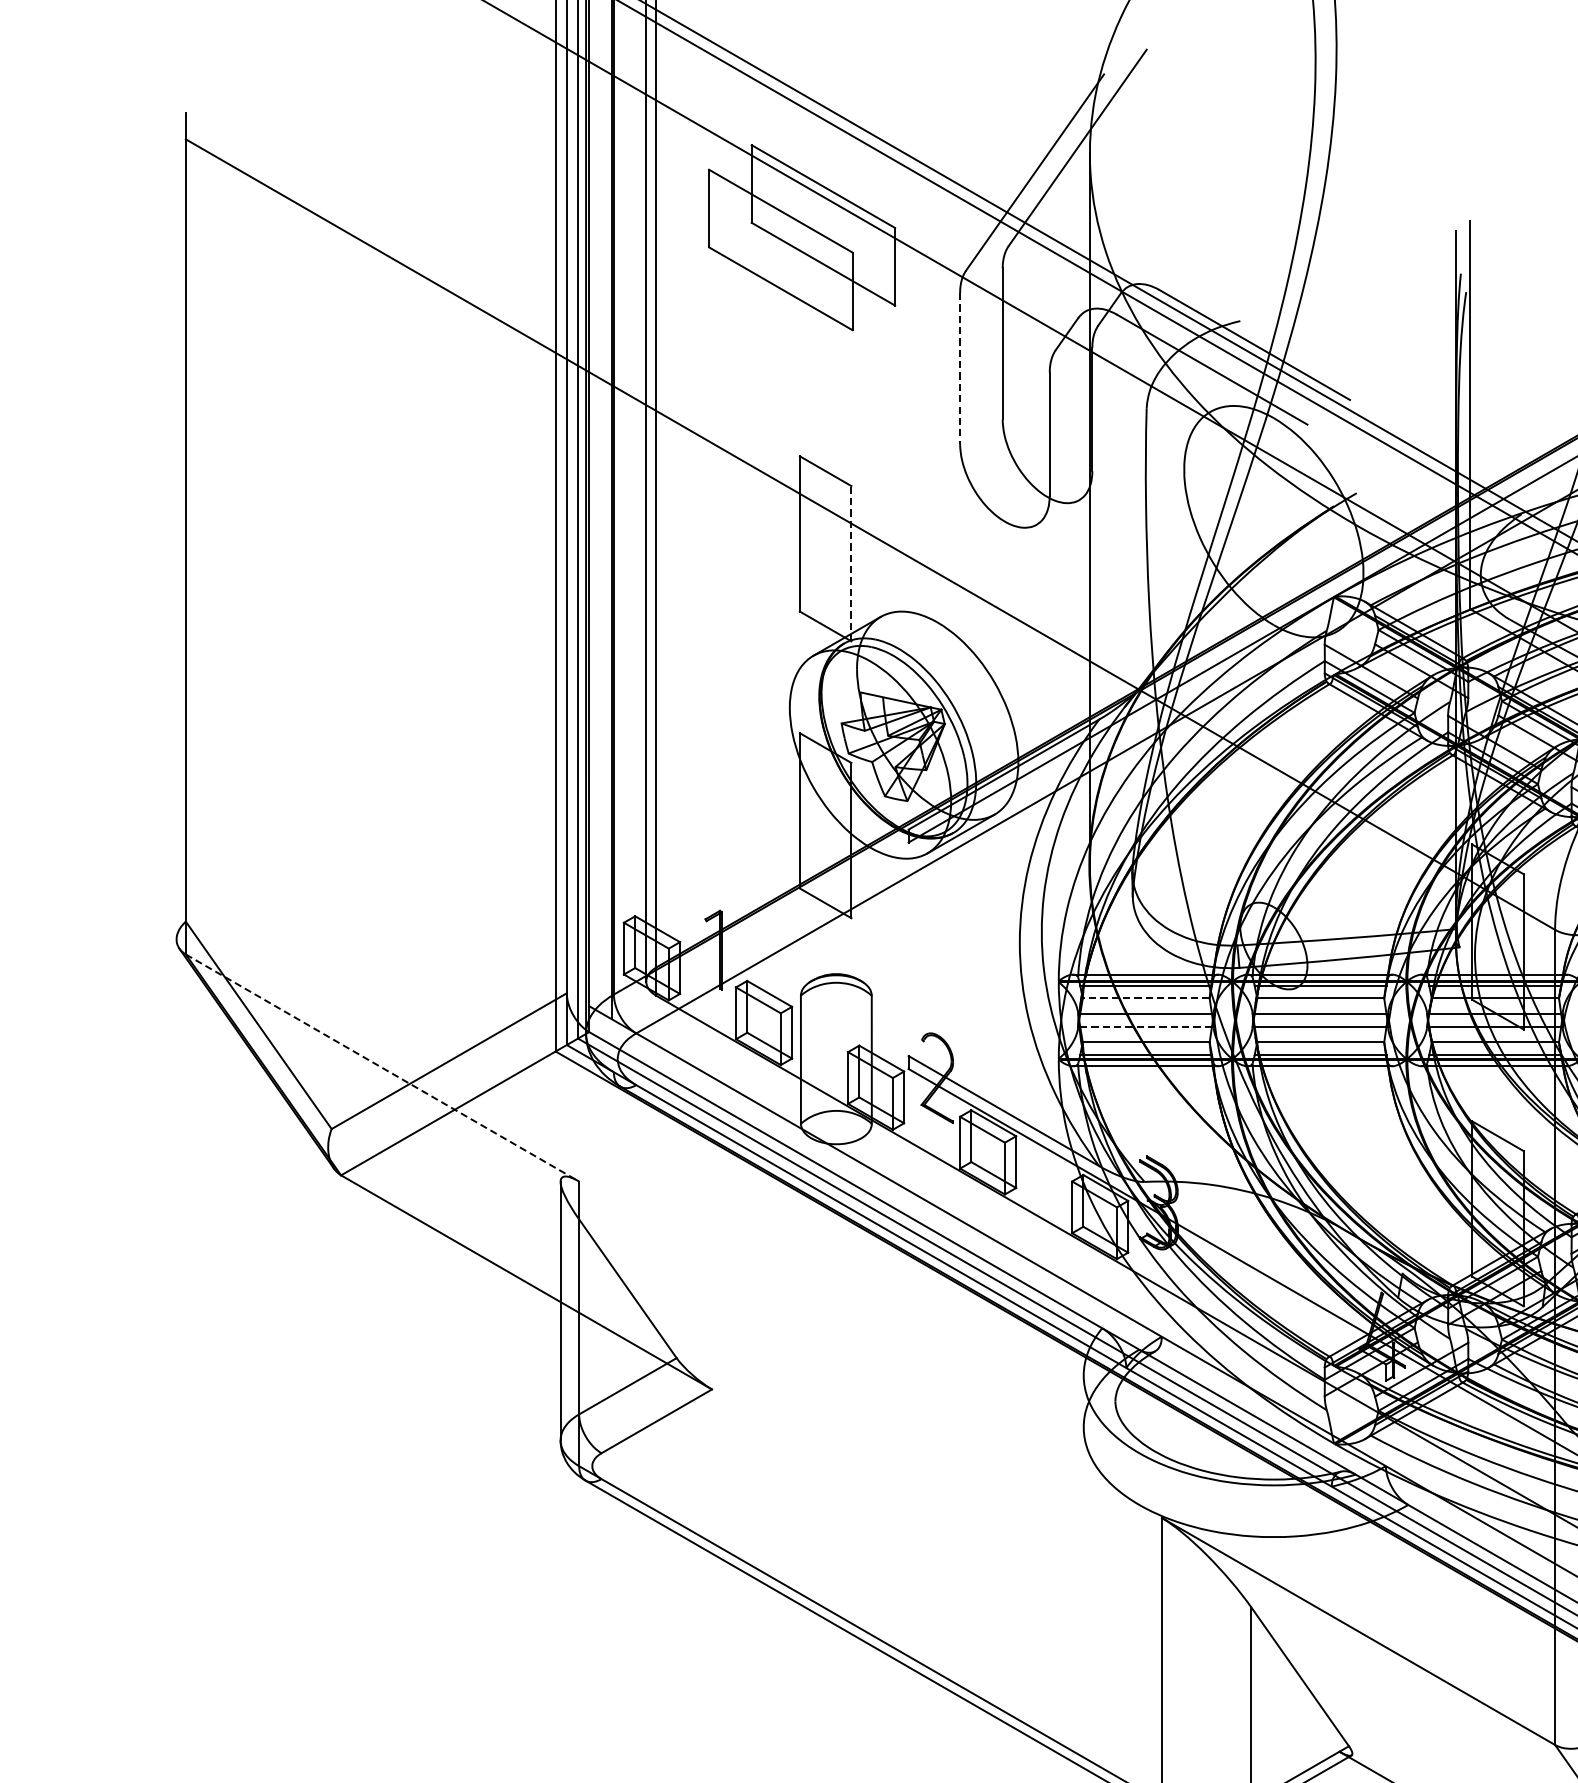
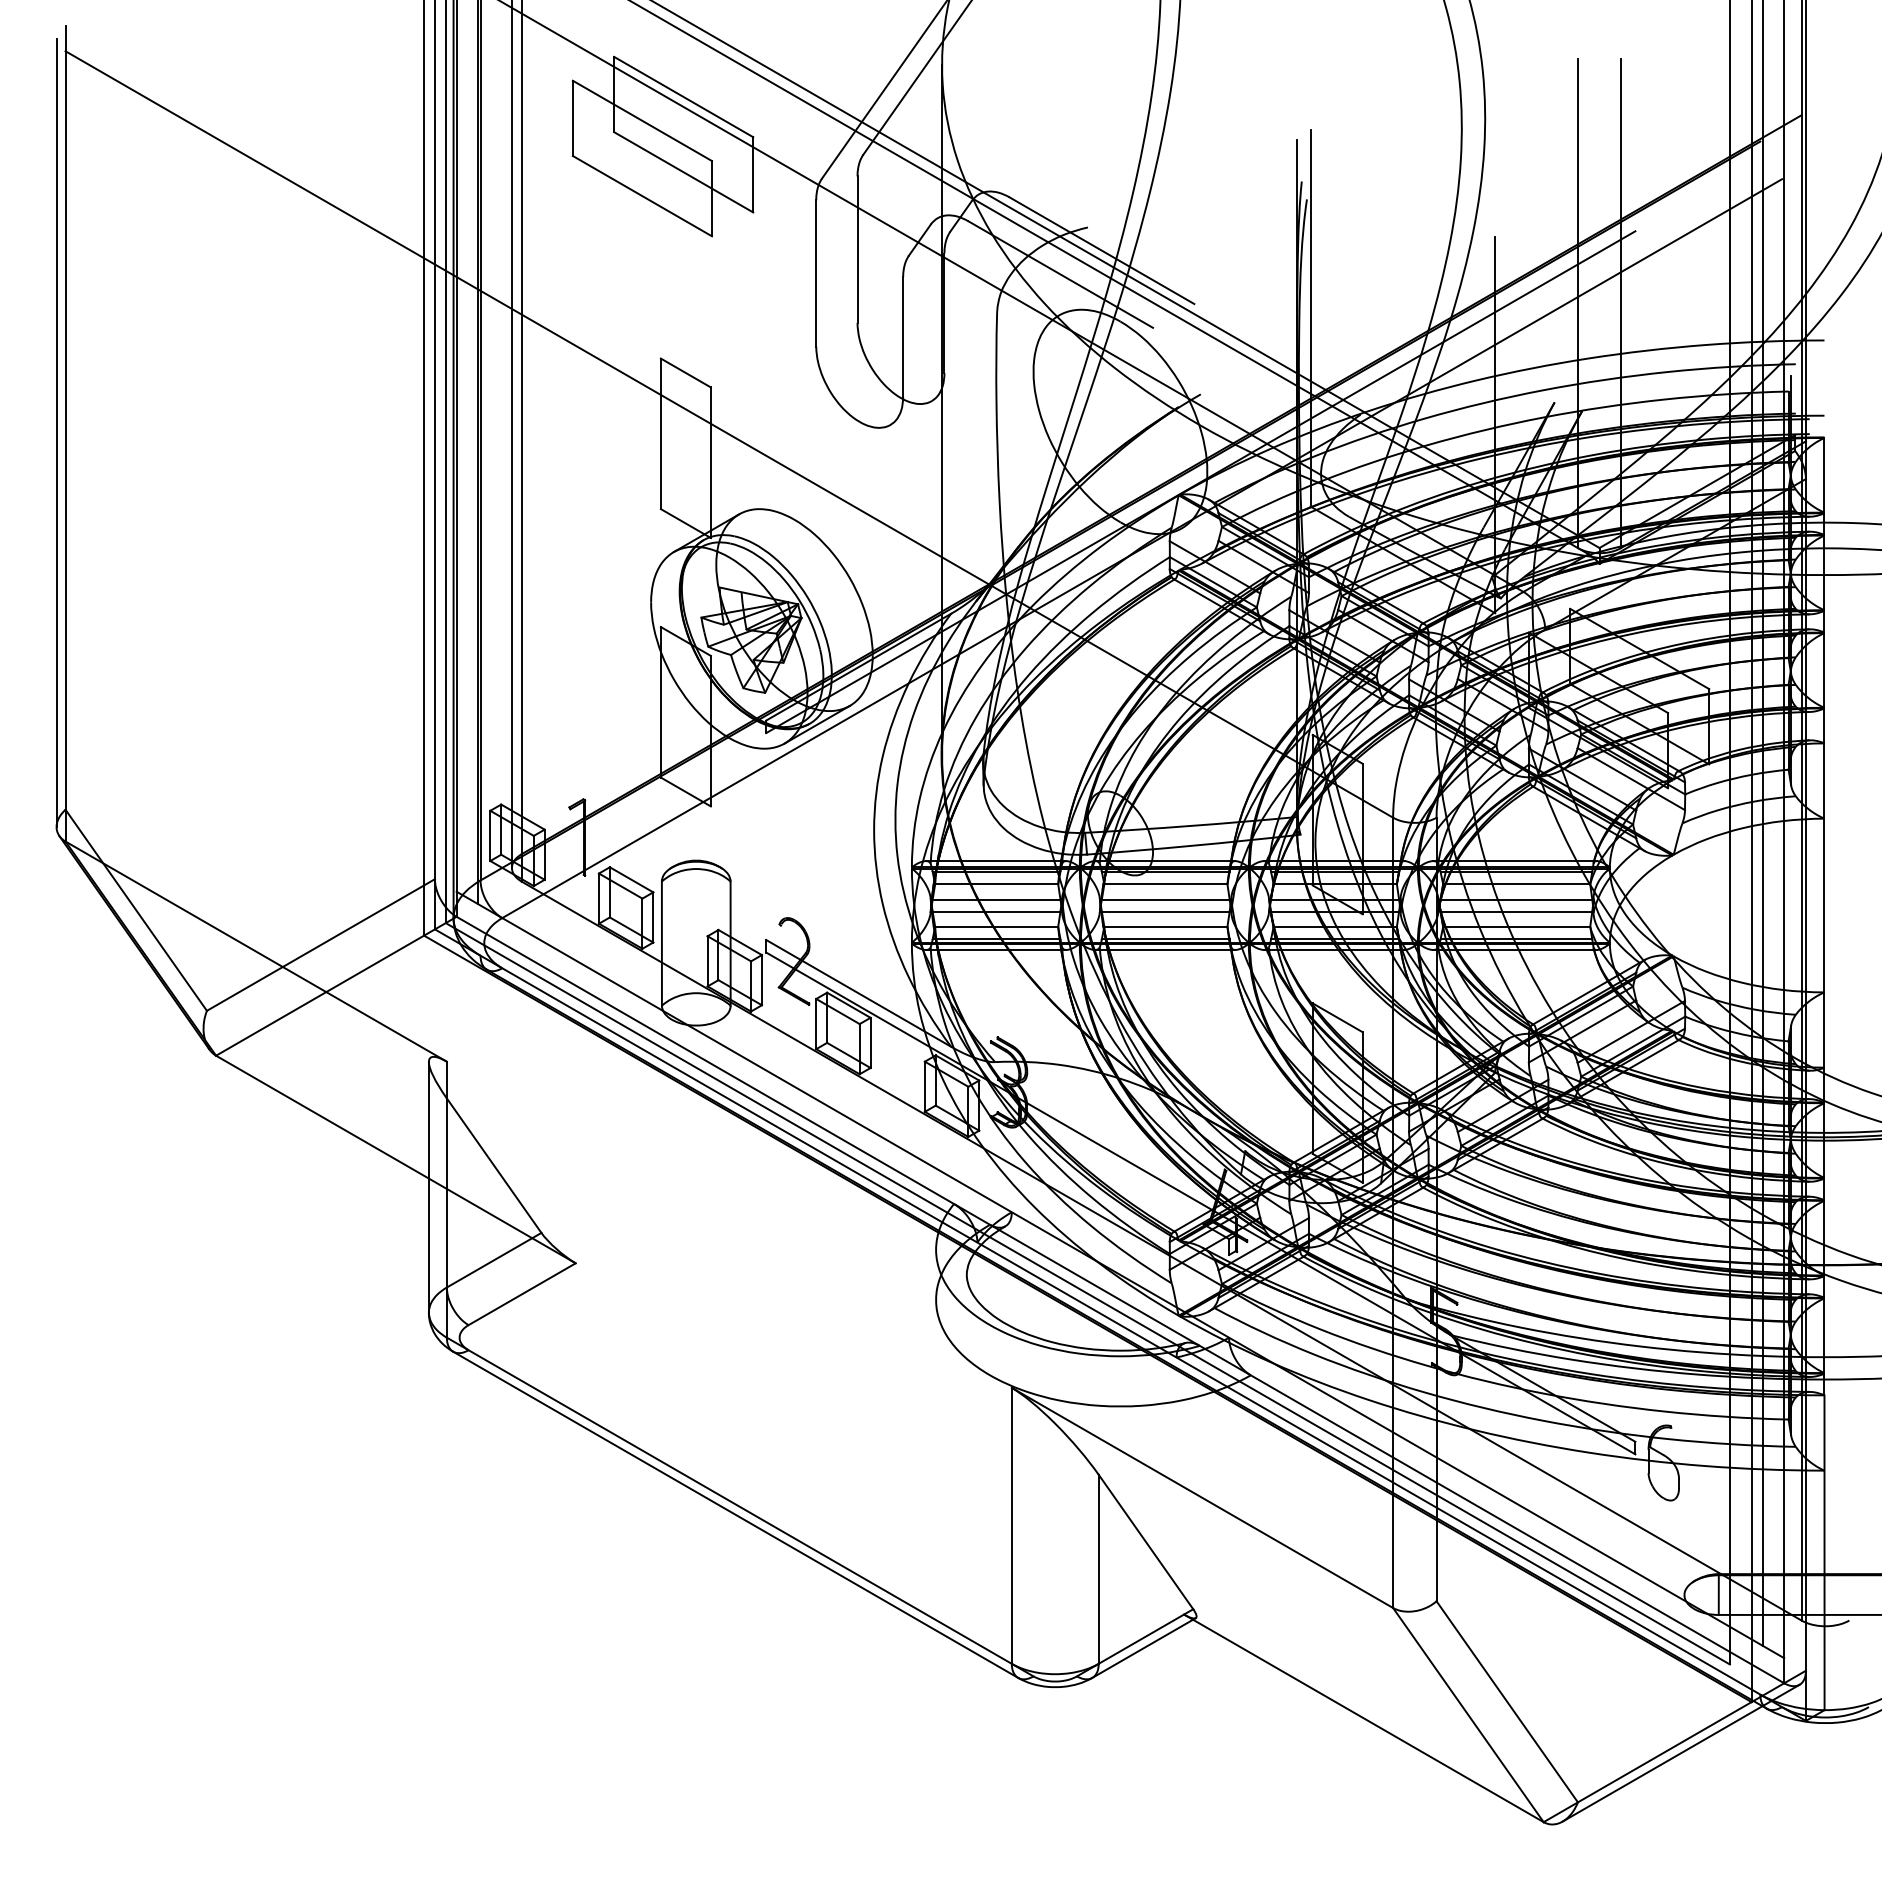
line: (960, 368) -> (816, 273), dashed -> solid
line: (176, 532) -> (56, 432), added
line: (851, 563) -> (710, 462), dashed -> solid
line: (1146, 998) -> (996, 884), dashed -> solid
line: (1146, 1026) -> (996, 911), dashed -> solid
line: (382, 1067) -> (256, 951), dashed -> solid

